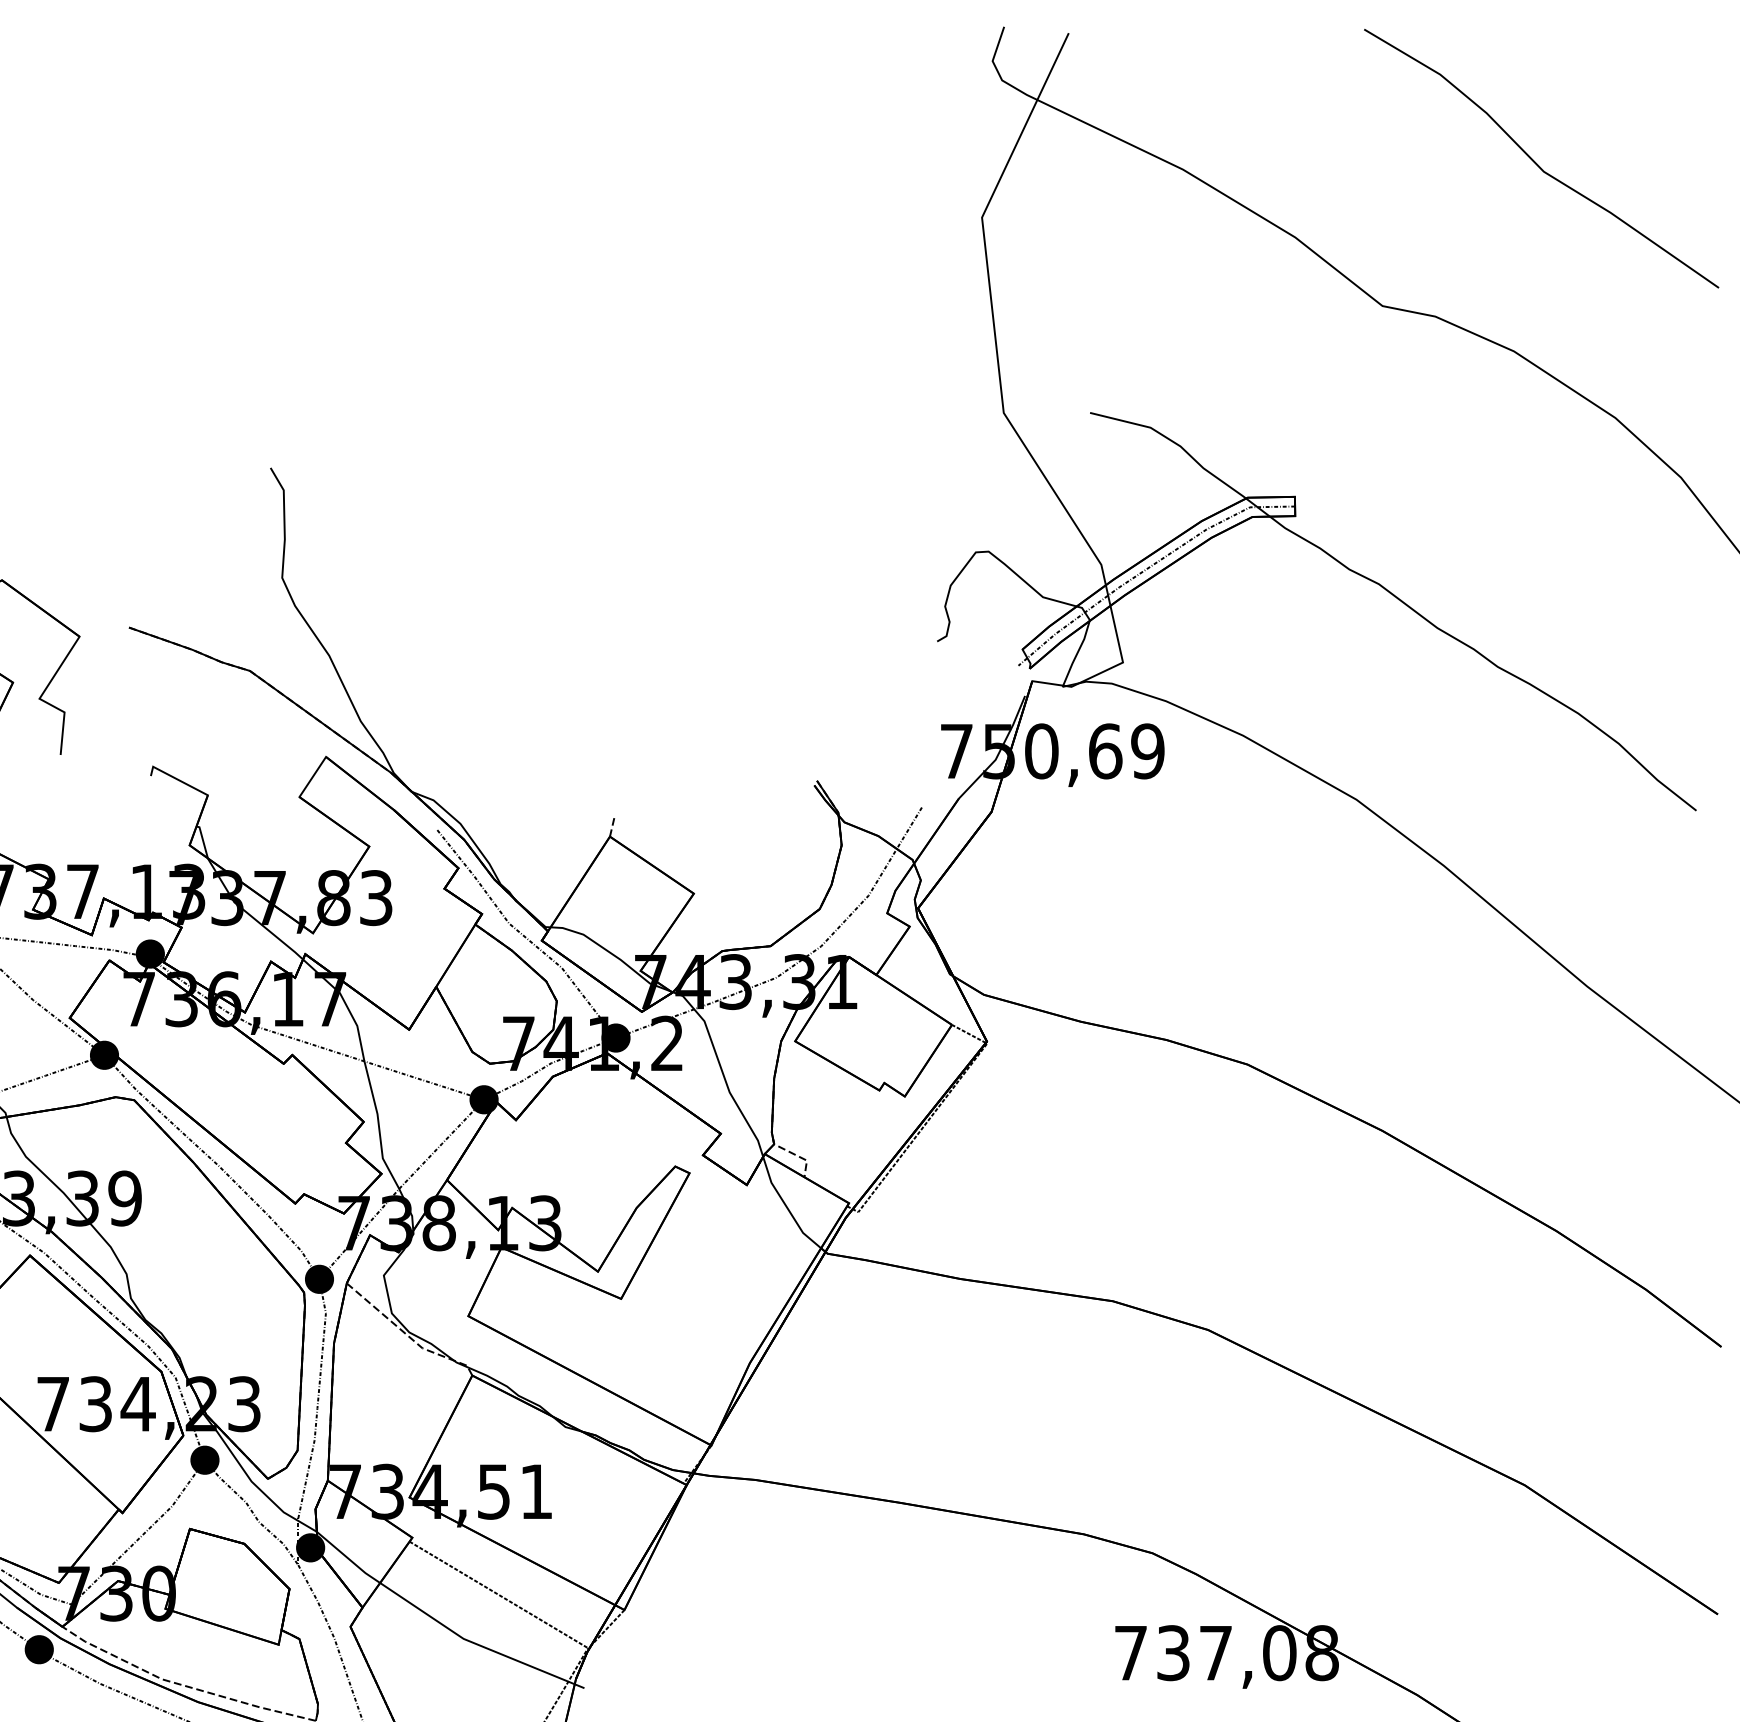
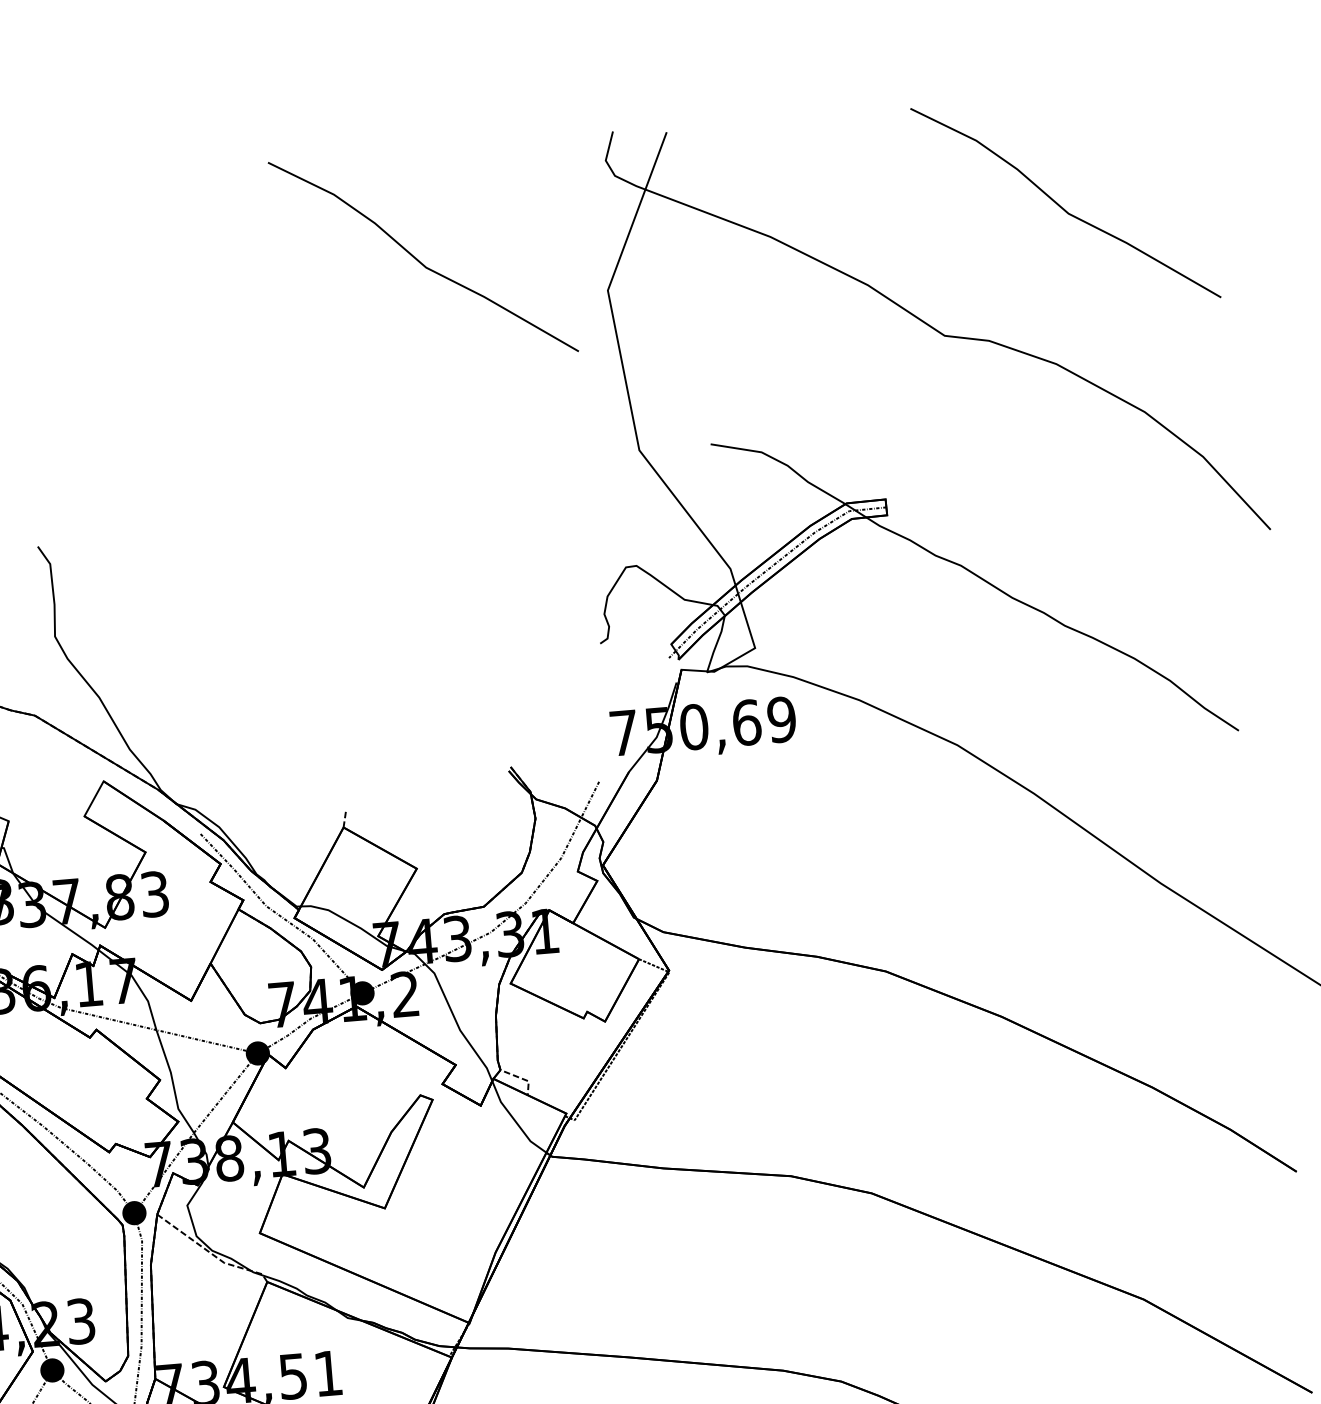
curve: (758, 162) -> (419, 260), added

